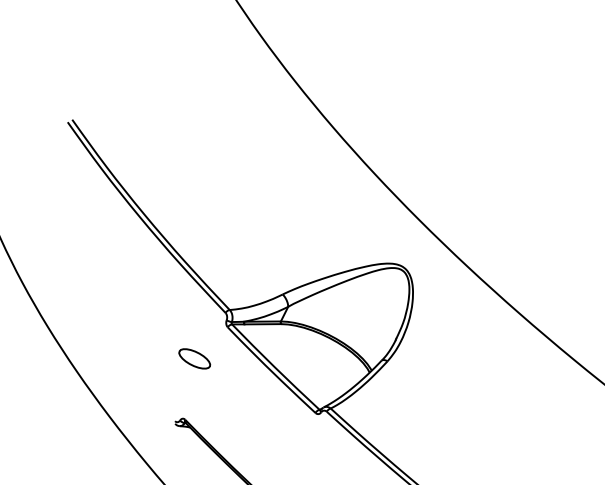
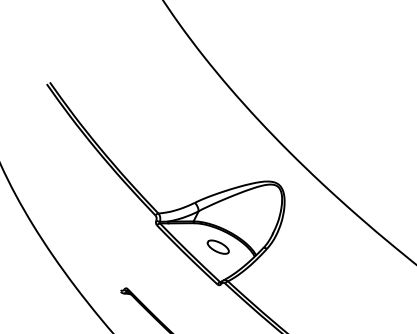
part: (193, 357) -> (217, 246), moved

